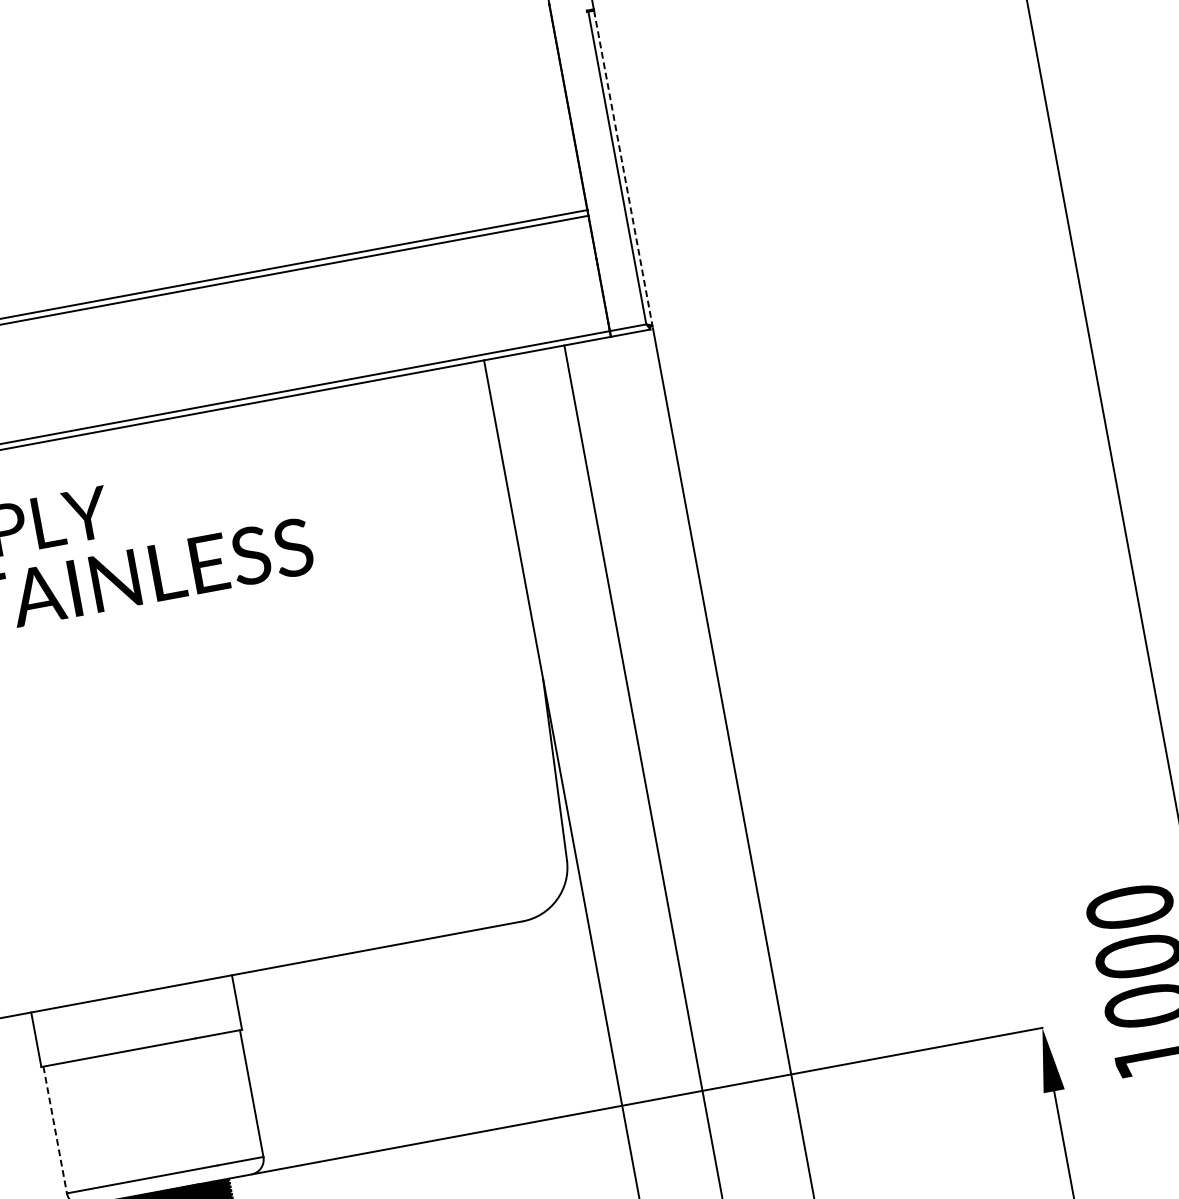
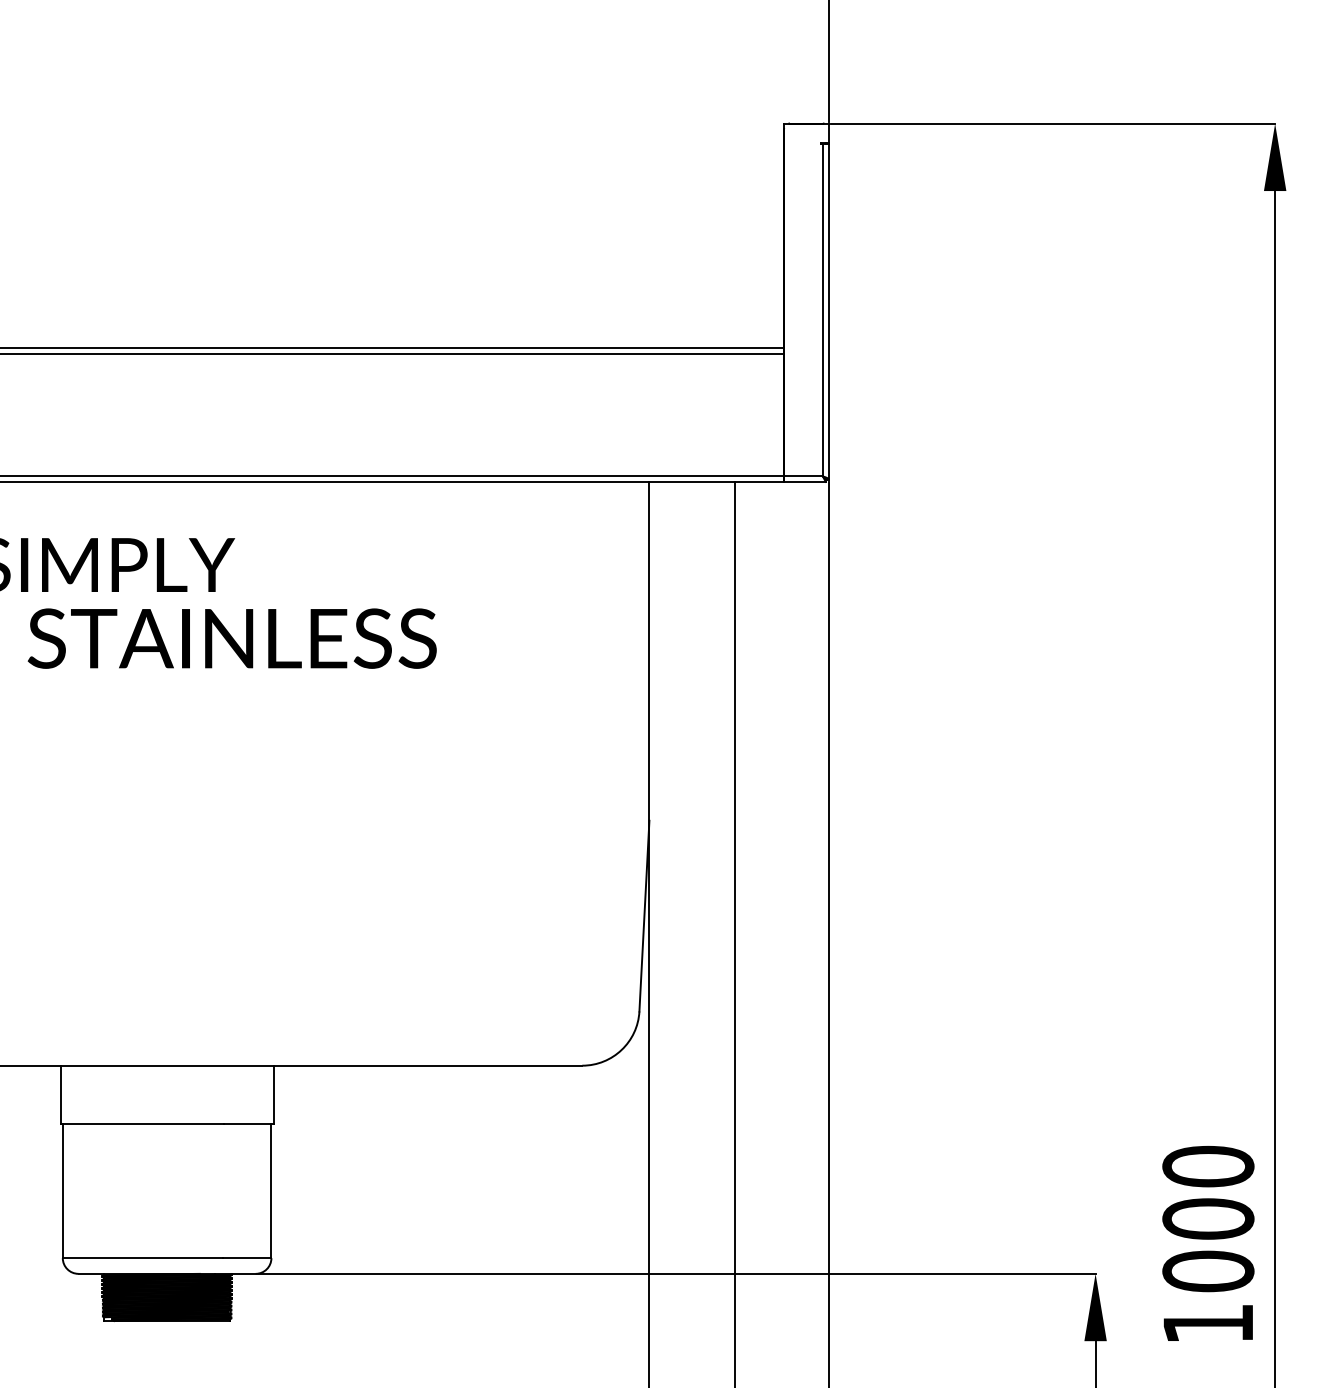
line: (623, 169) -> (828, 312), dashed -> solid
line: (55, 1130) -> (62, 1191), dashed -> solid

